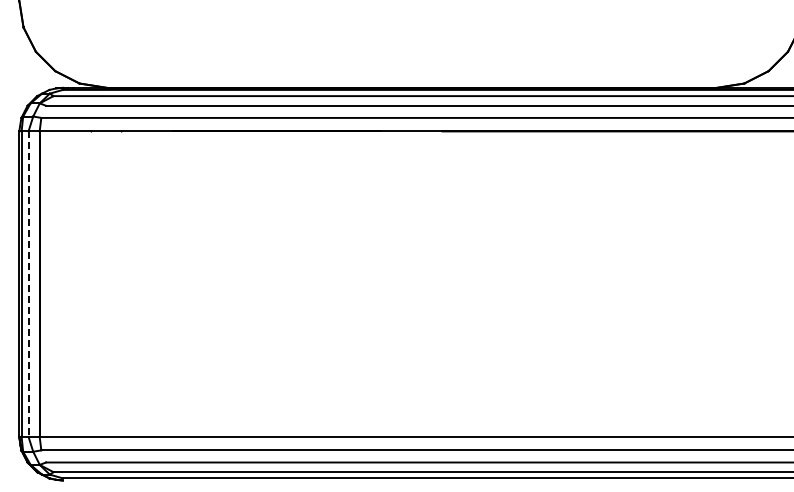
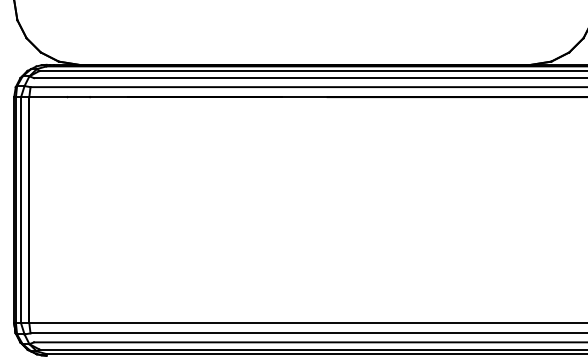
line: (28, 284) -> (21, 210), dashed -> solid

